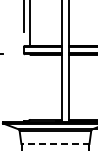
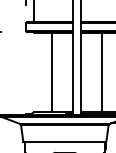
line: (45, 86) -> (52, 71), added
line: (85, 86) -> (101, 71), added
line: (54, 143) -> (63, 141), dashed -> solid

